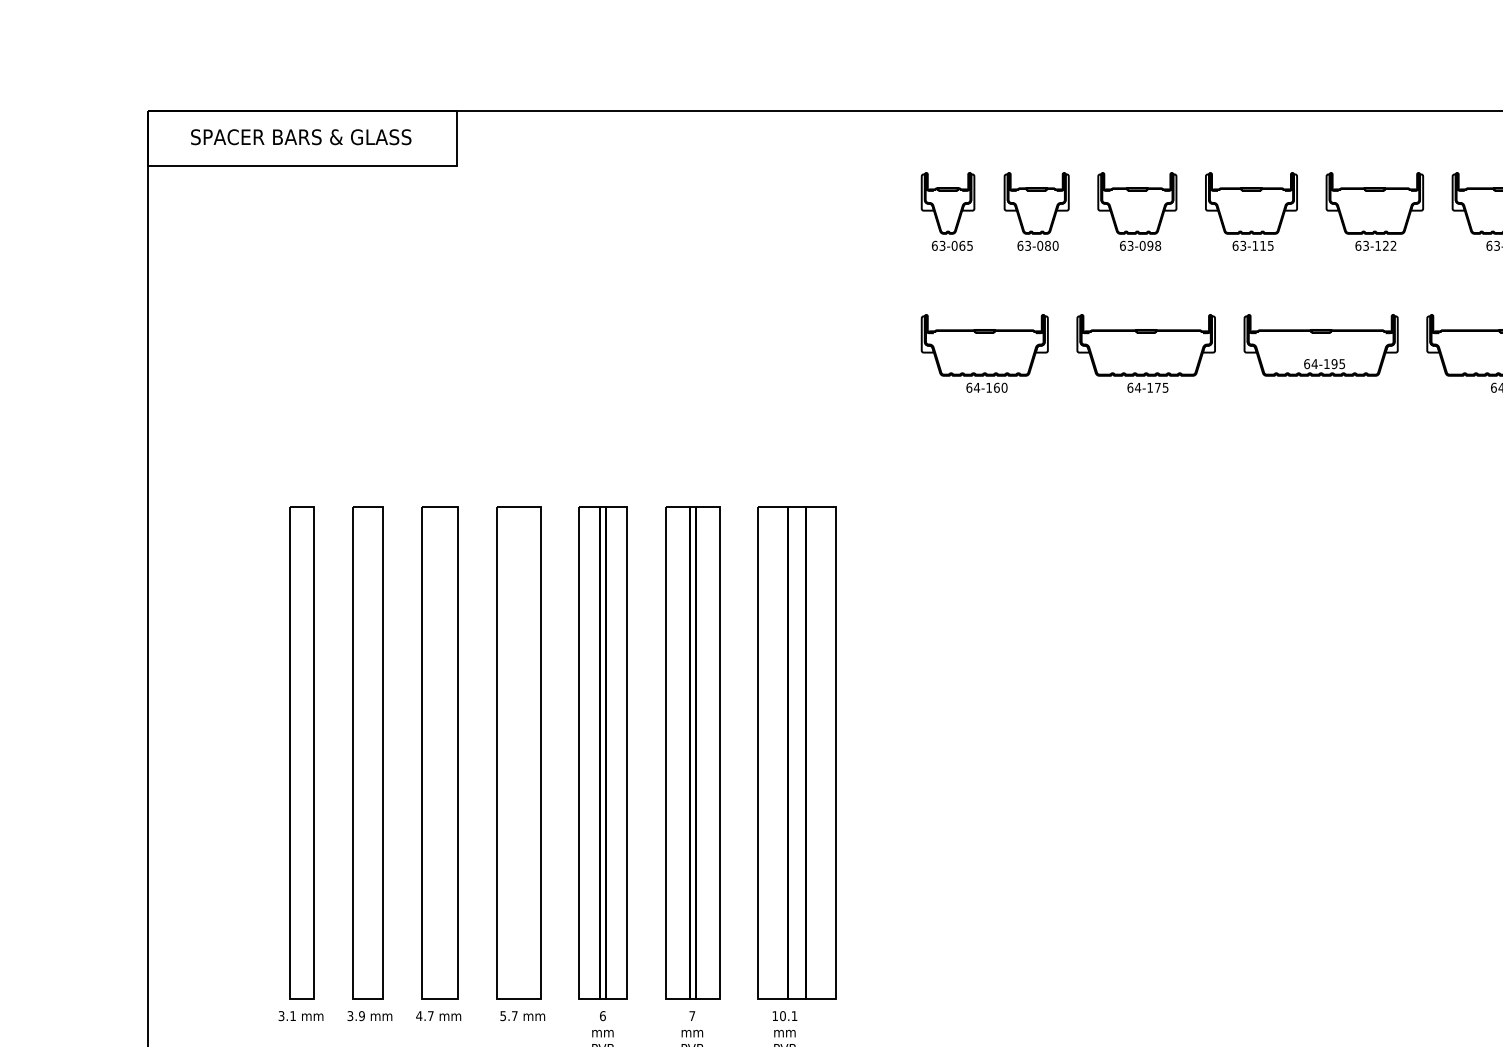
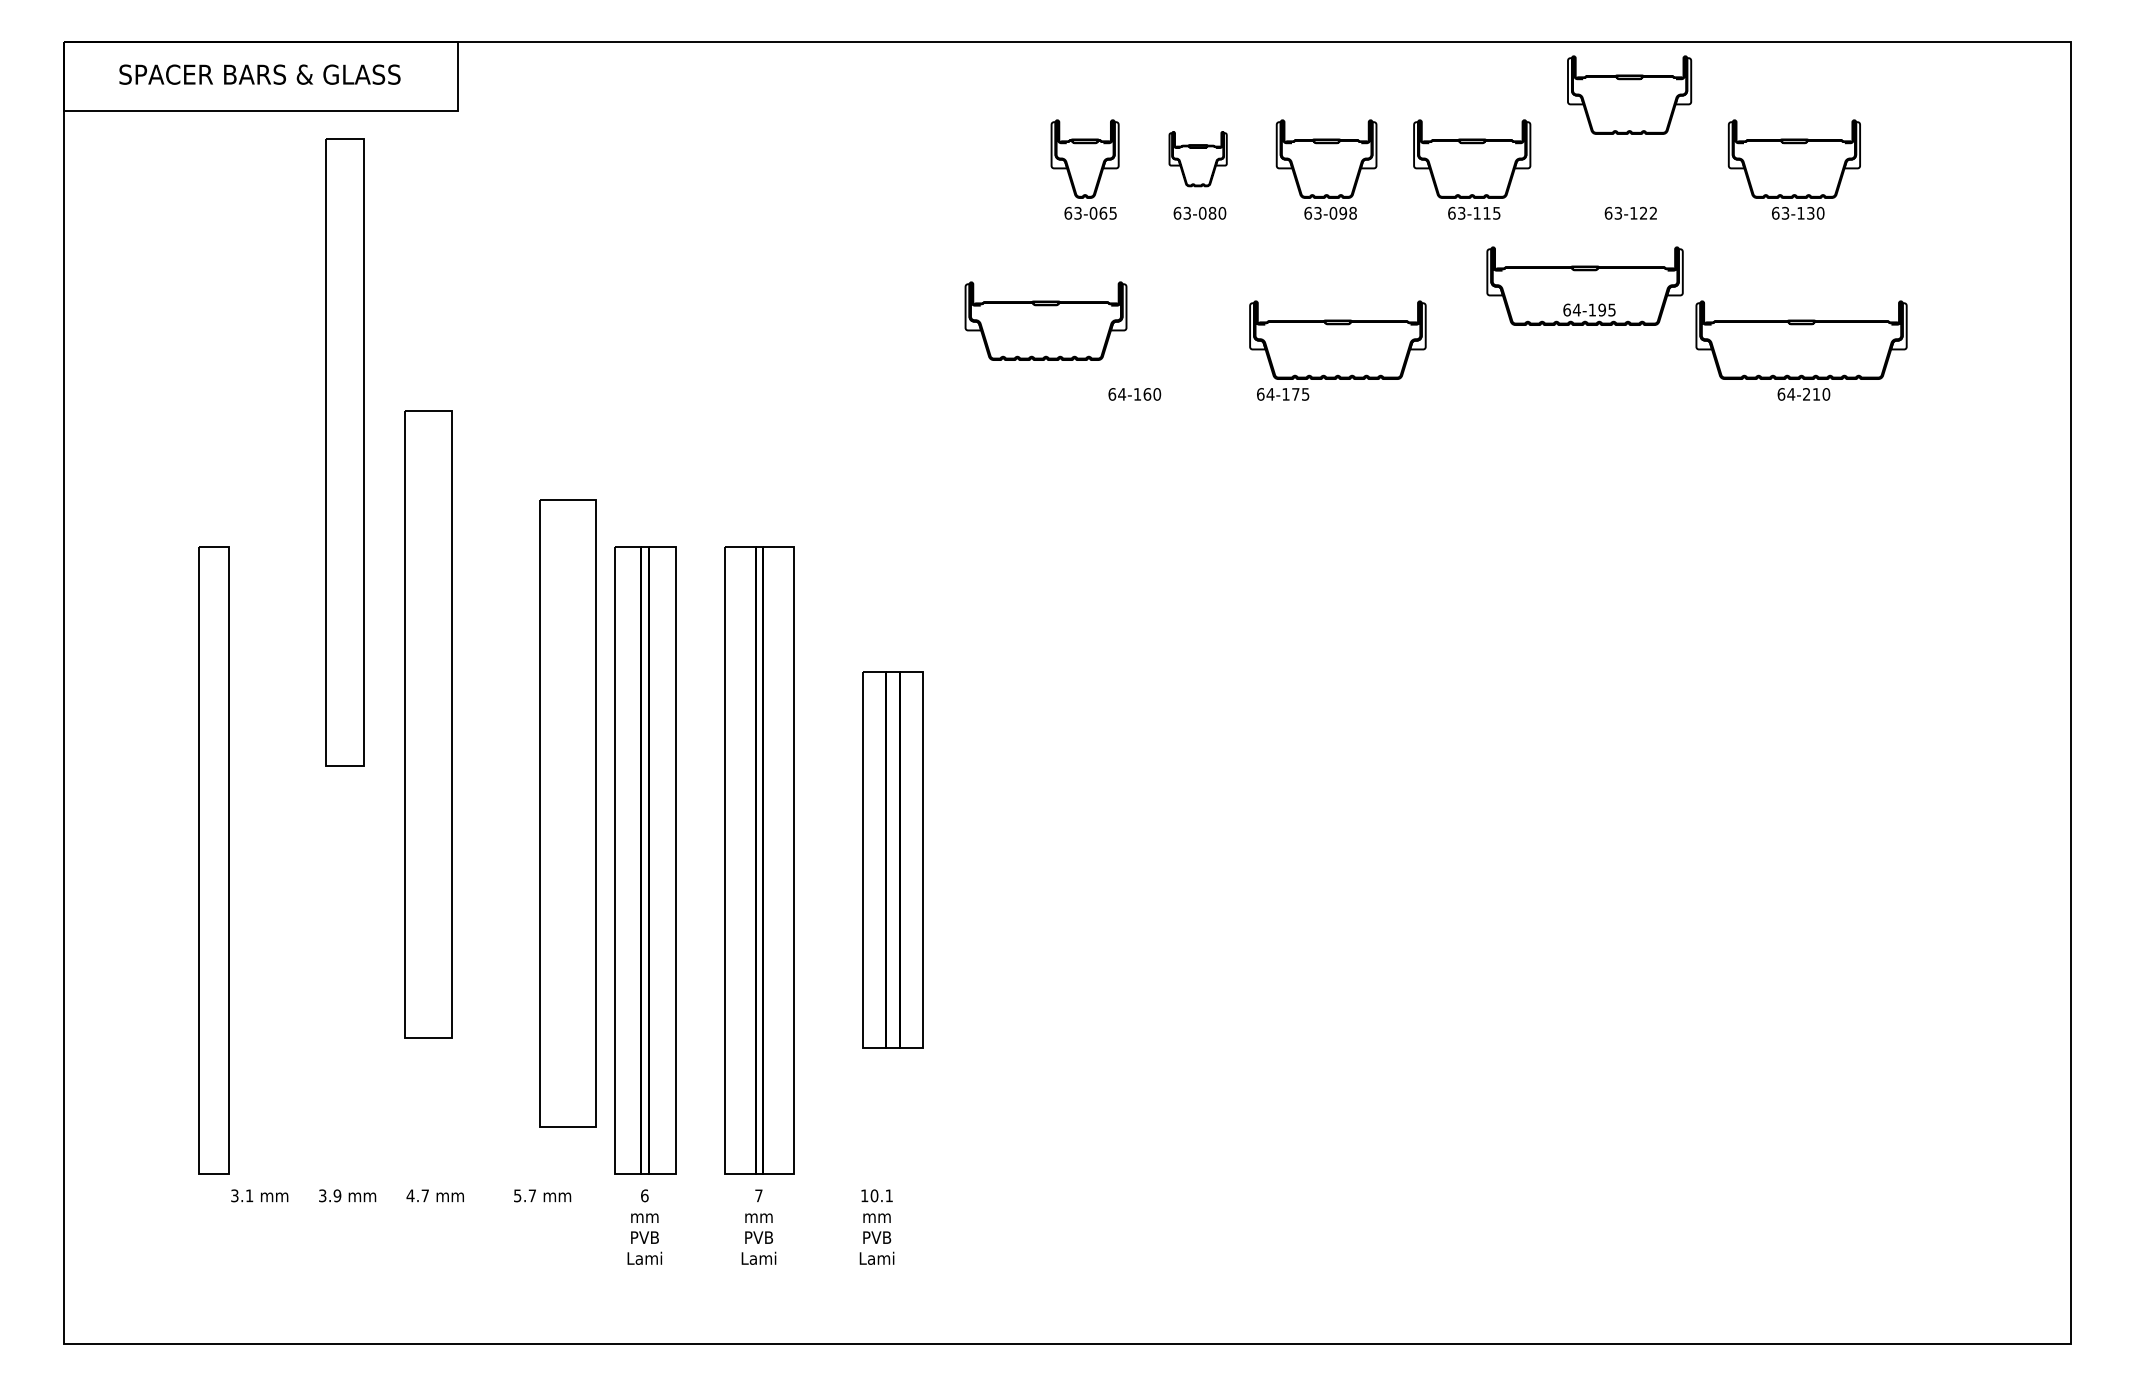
part: (1036, 202) -> (1197, 158), size x0.7
part: (1374, 202) -> (1629, 94), moved
part: (984, 344) -> (1045, 320), moved
part: (1320, 344) -> (1584, 285), moved
text: (1148, 387) -> (1283, 394), moved
part: (301, 753) -> (213, 860), moved
part: (367, 753) -> (344, 452), moved
part: (439, 753) -> (428, 724), moved
part: (517, 753) -> (567, 813), moved
part: (797, 753) -> (892, 860), size x0.6

